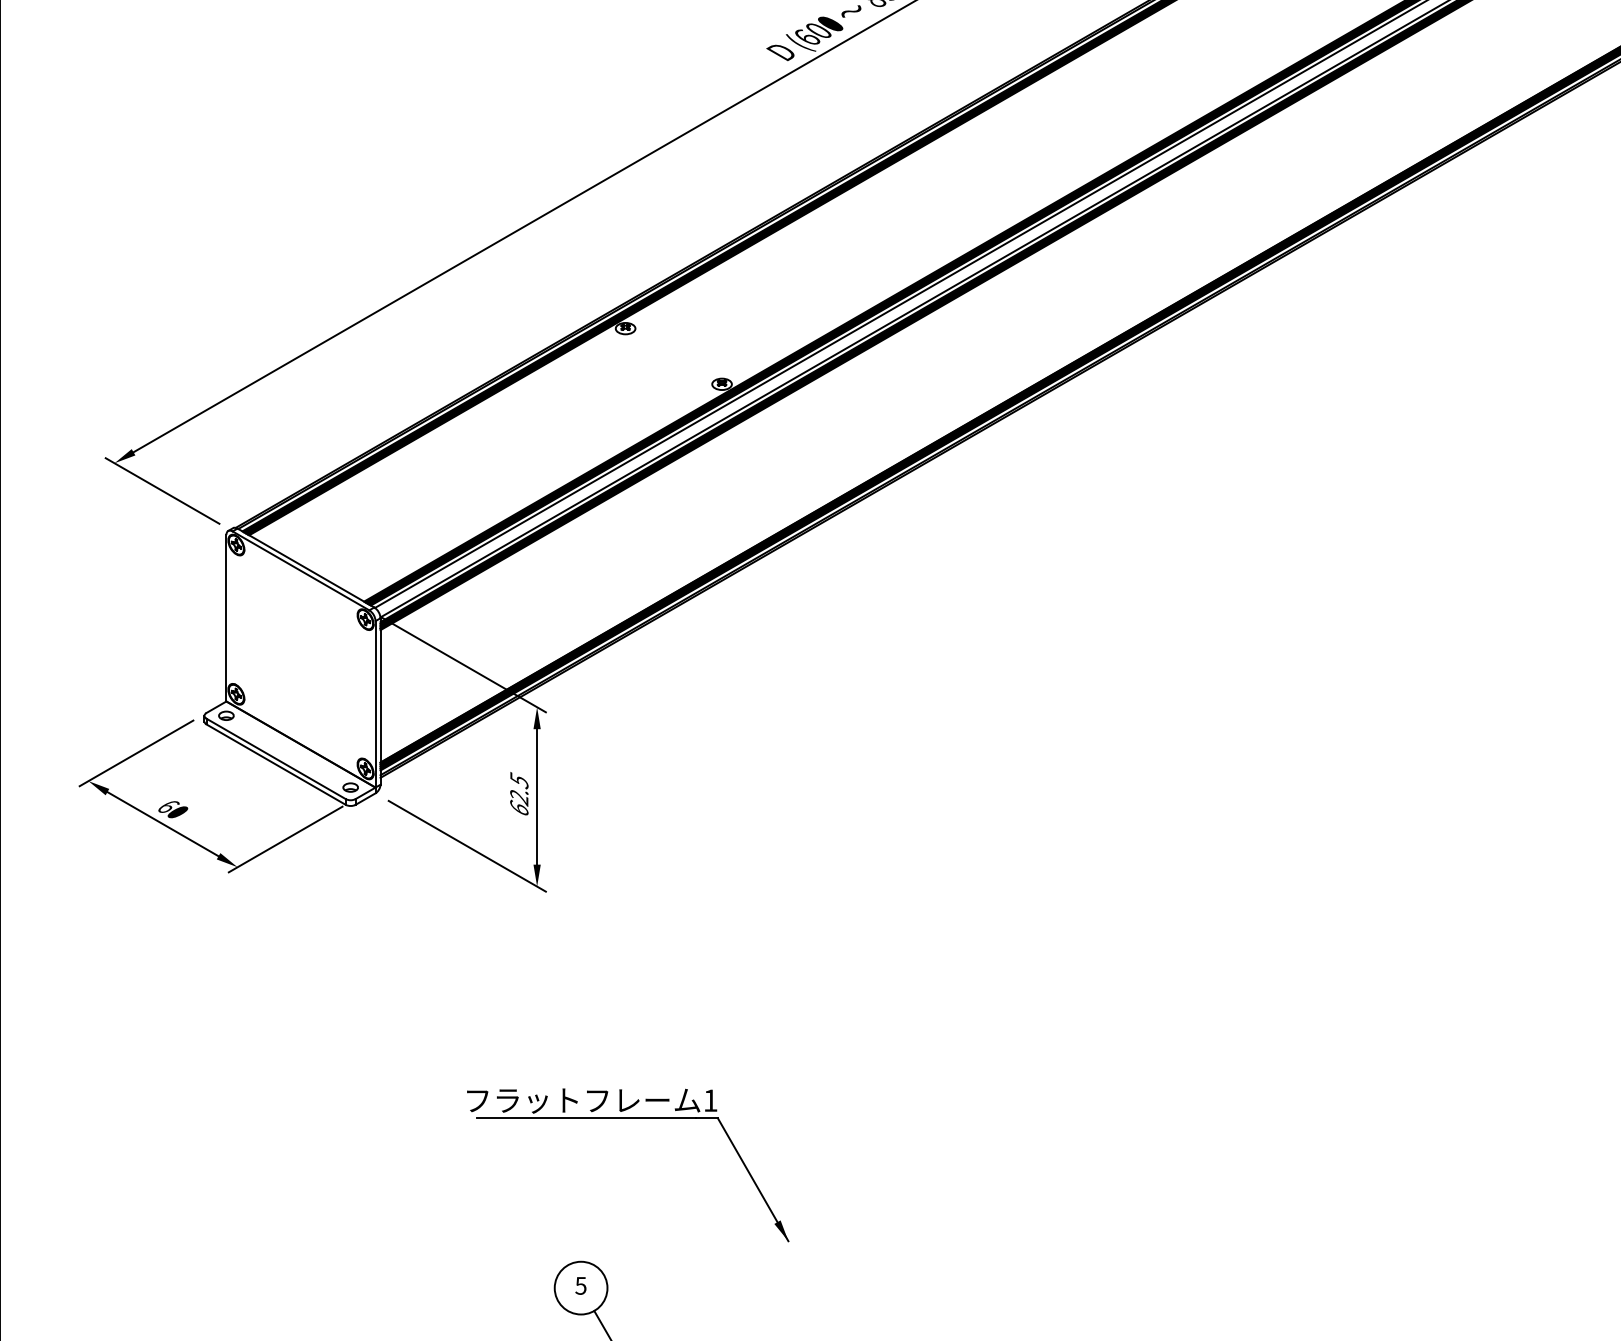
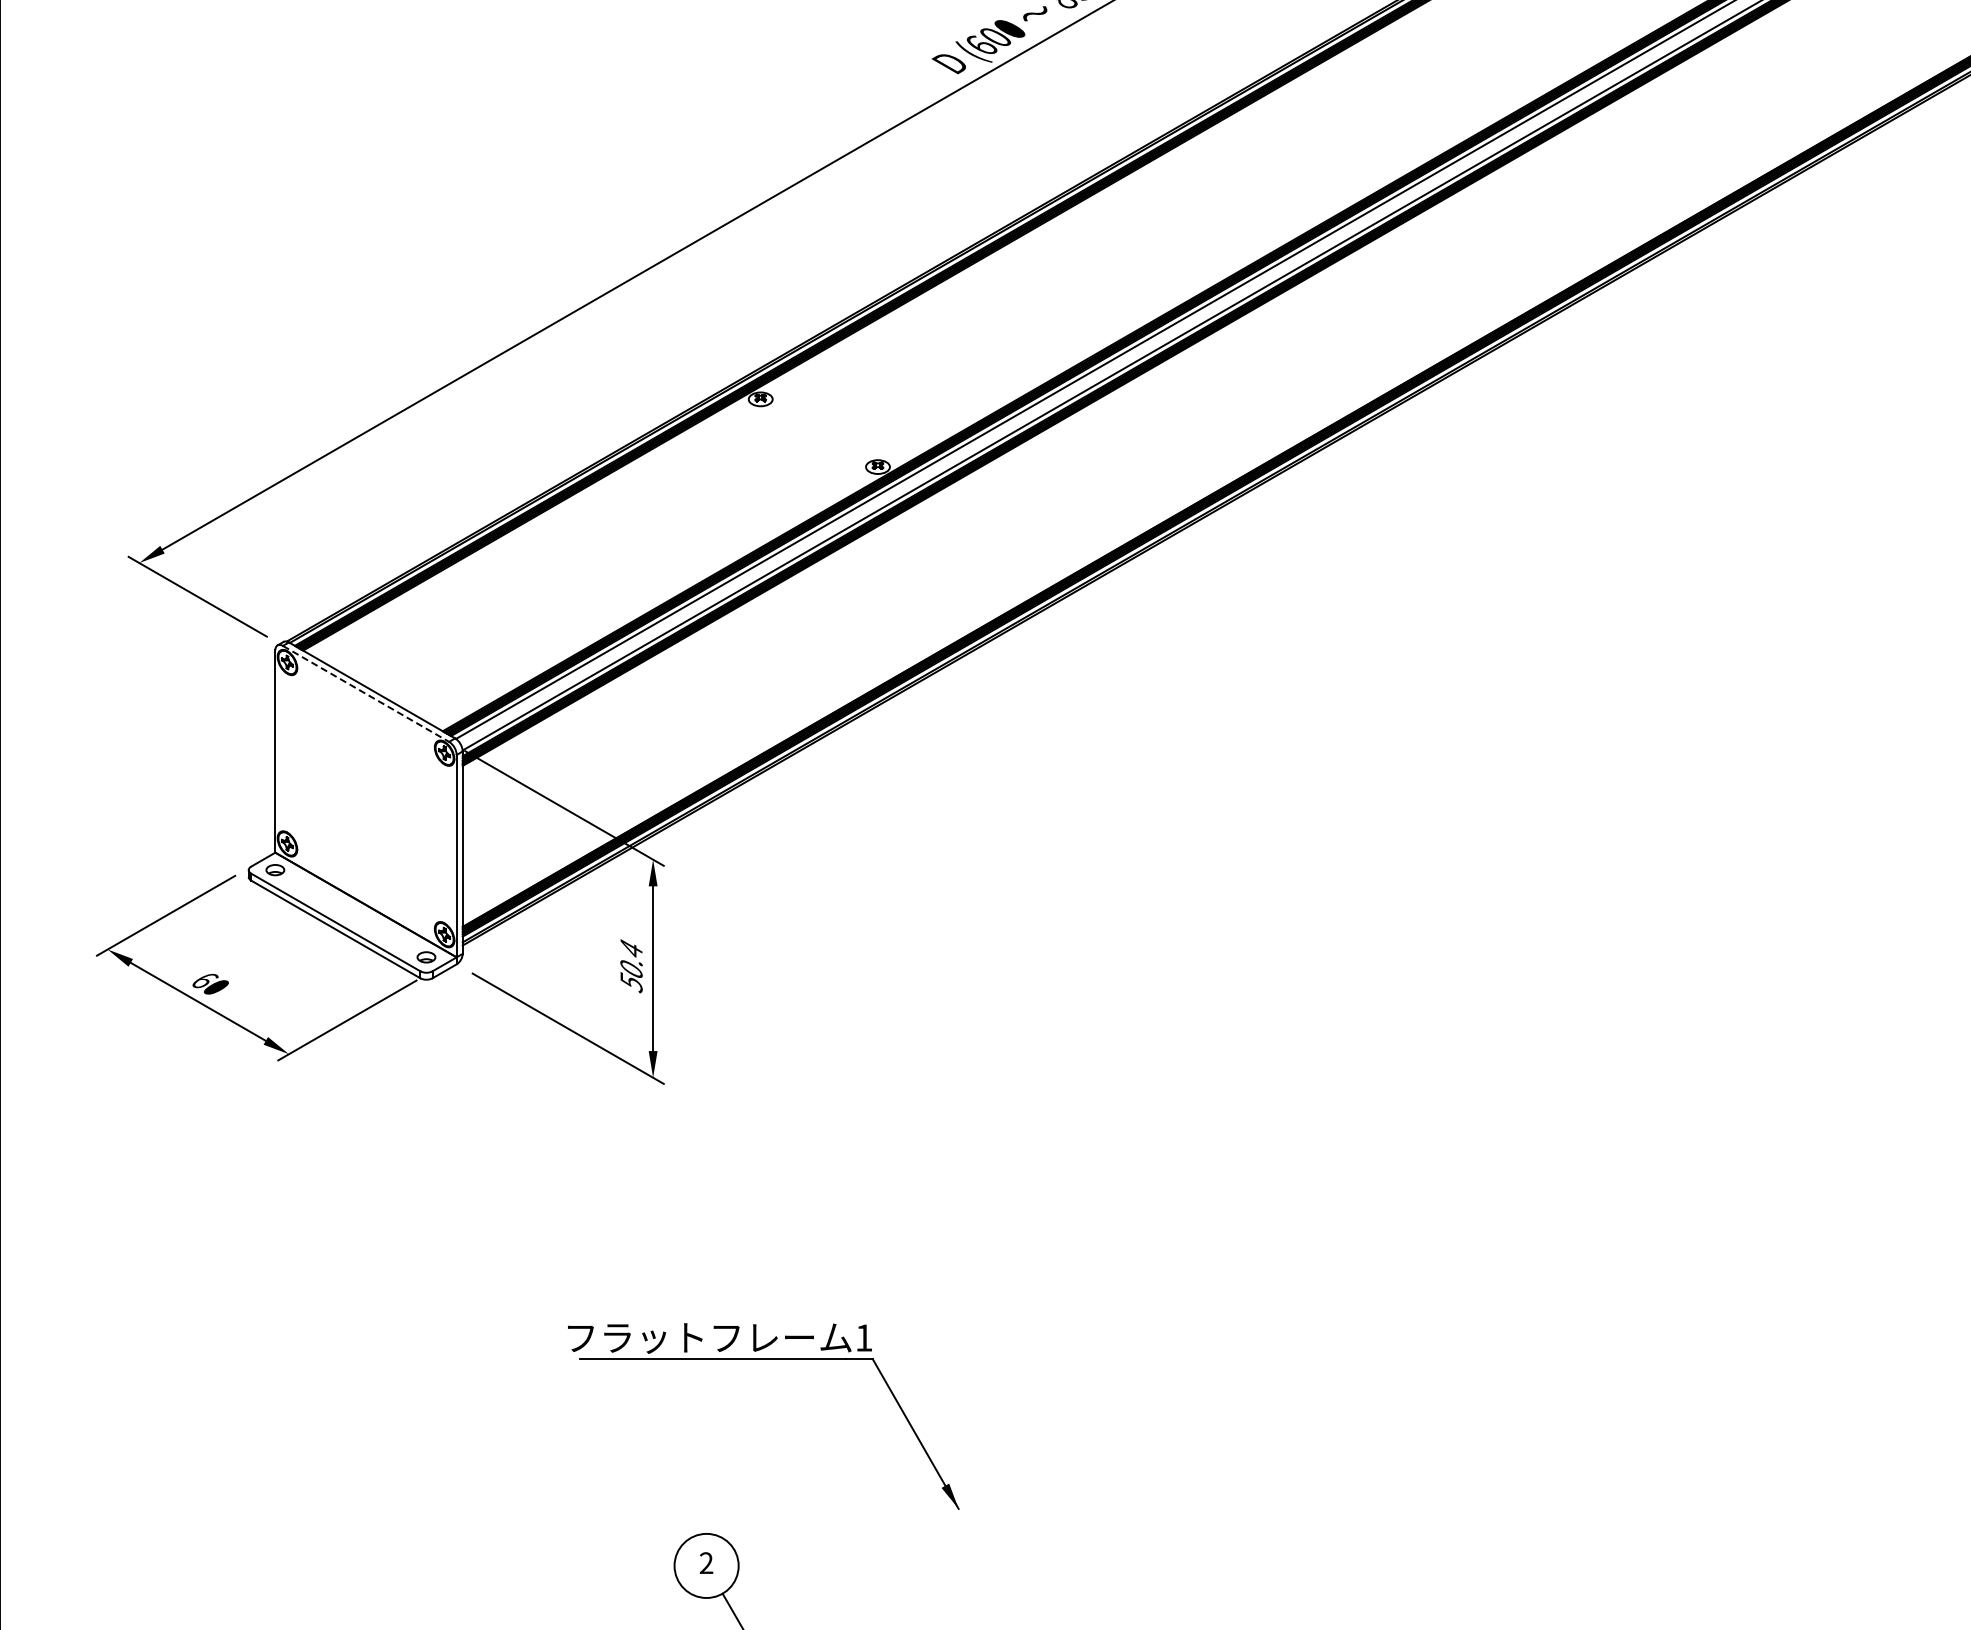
line: (301, 570) -> (366, 693), solid -> dashed
text: (519, 794) -> (631, 965), 62.5 -> 50.4
text: (581, 1286) -> (706, 1563), 5 -> 2

